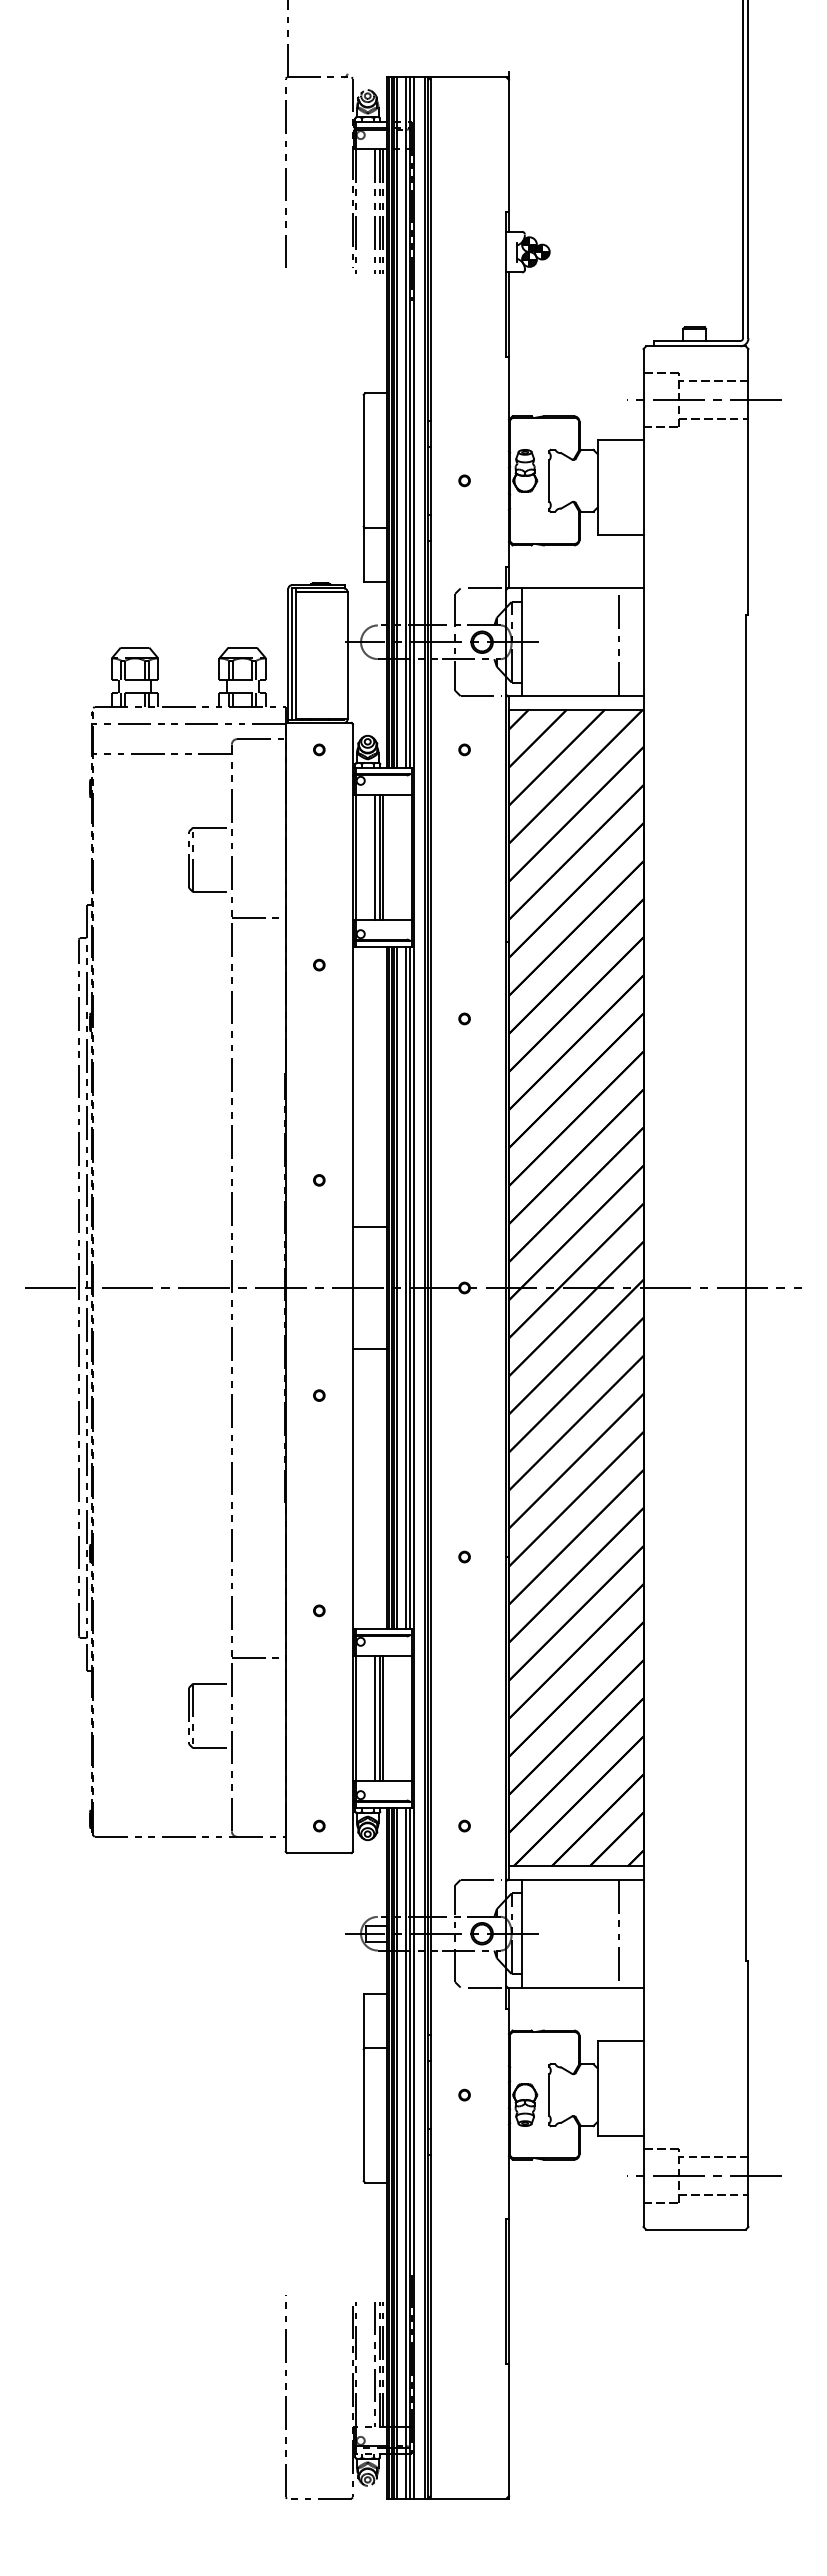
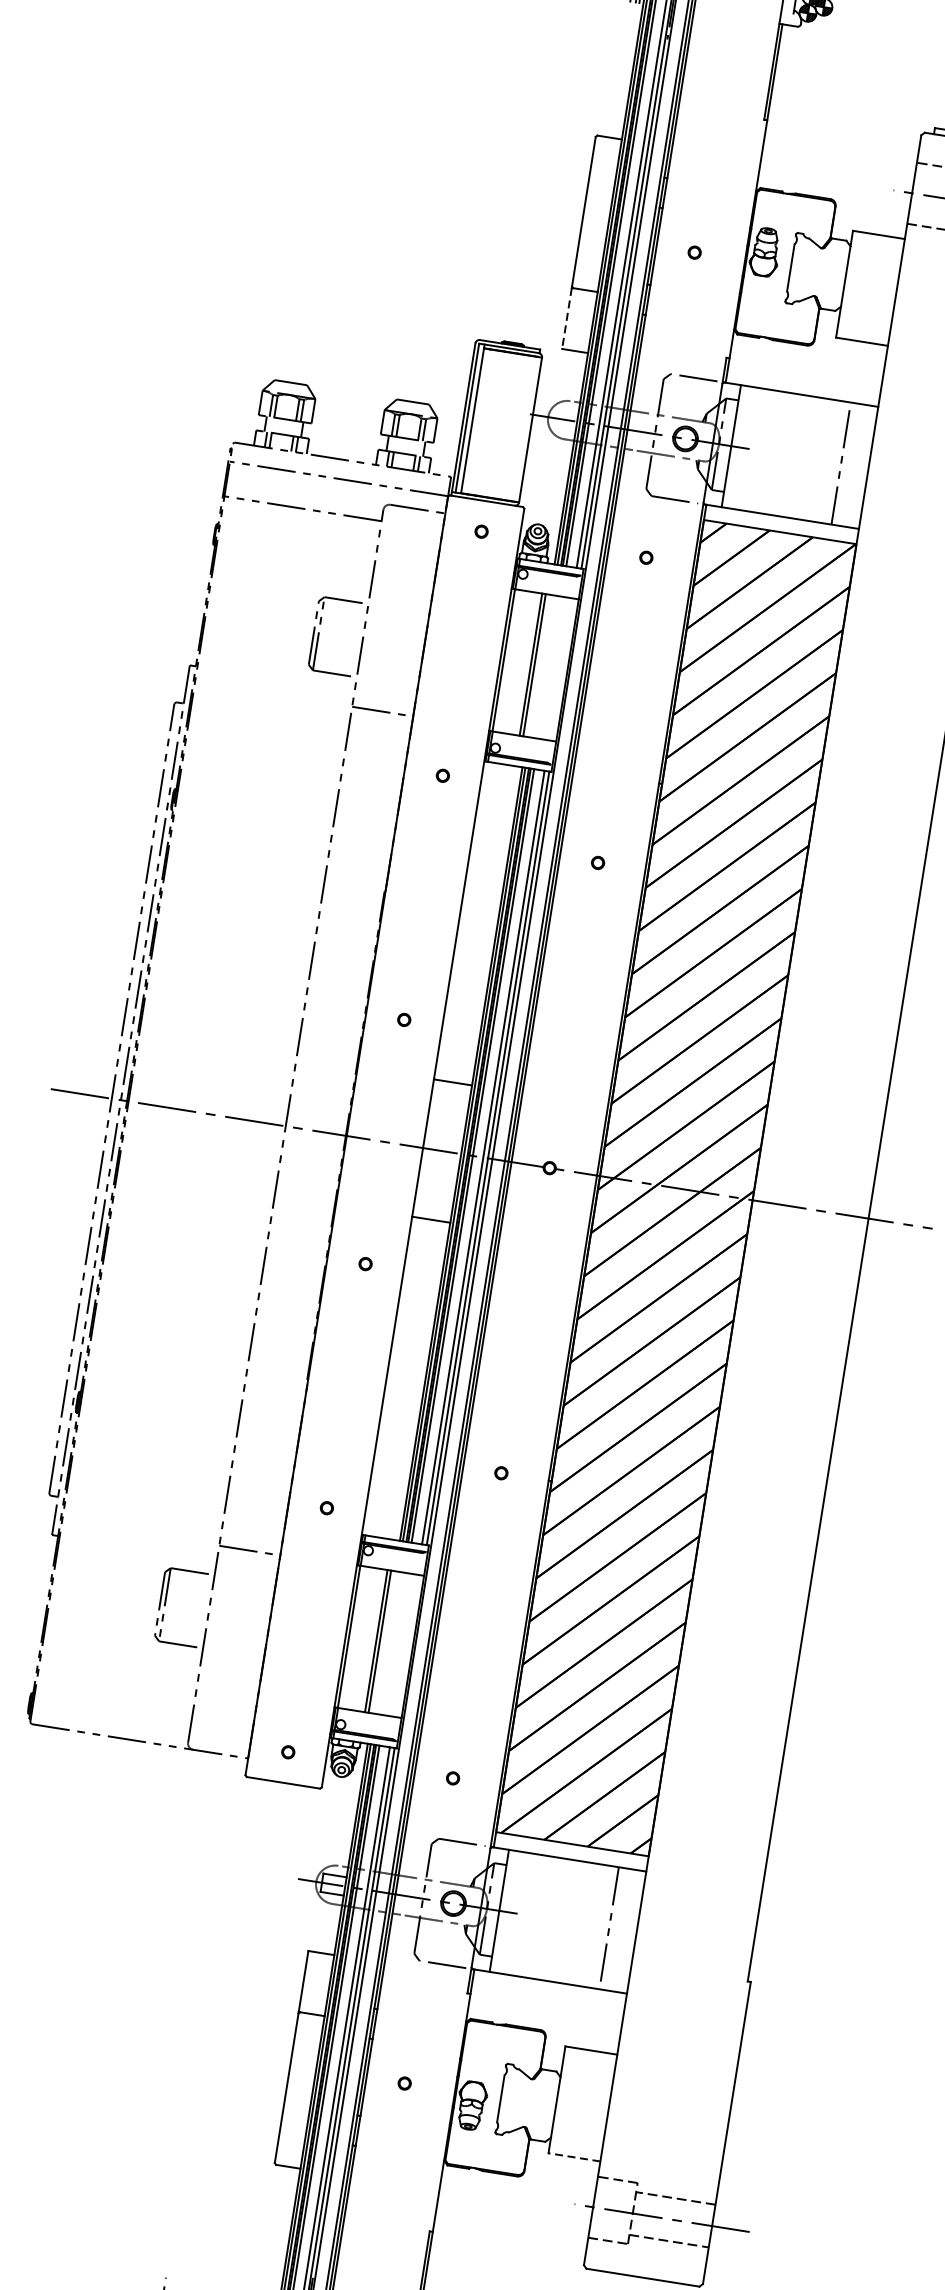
line: (363, 554) -> (566, 318), solid -> dashed
line: (375, 857) -> (525, 663), removed
line: (375, 1718) -> (371, 1640), removed
line: (620, 2135) -> (574, 2157), solid -> dashed

